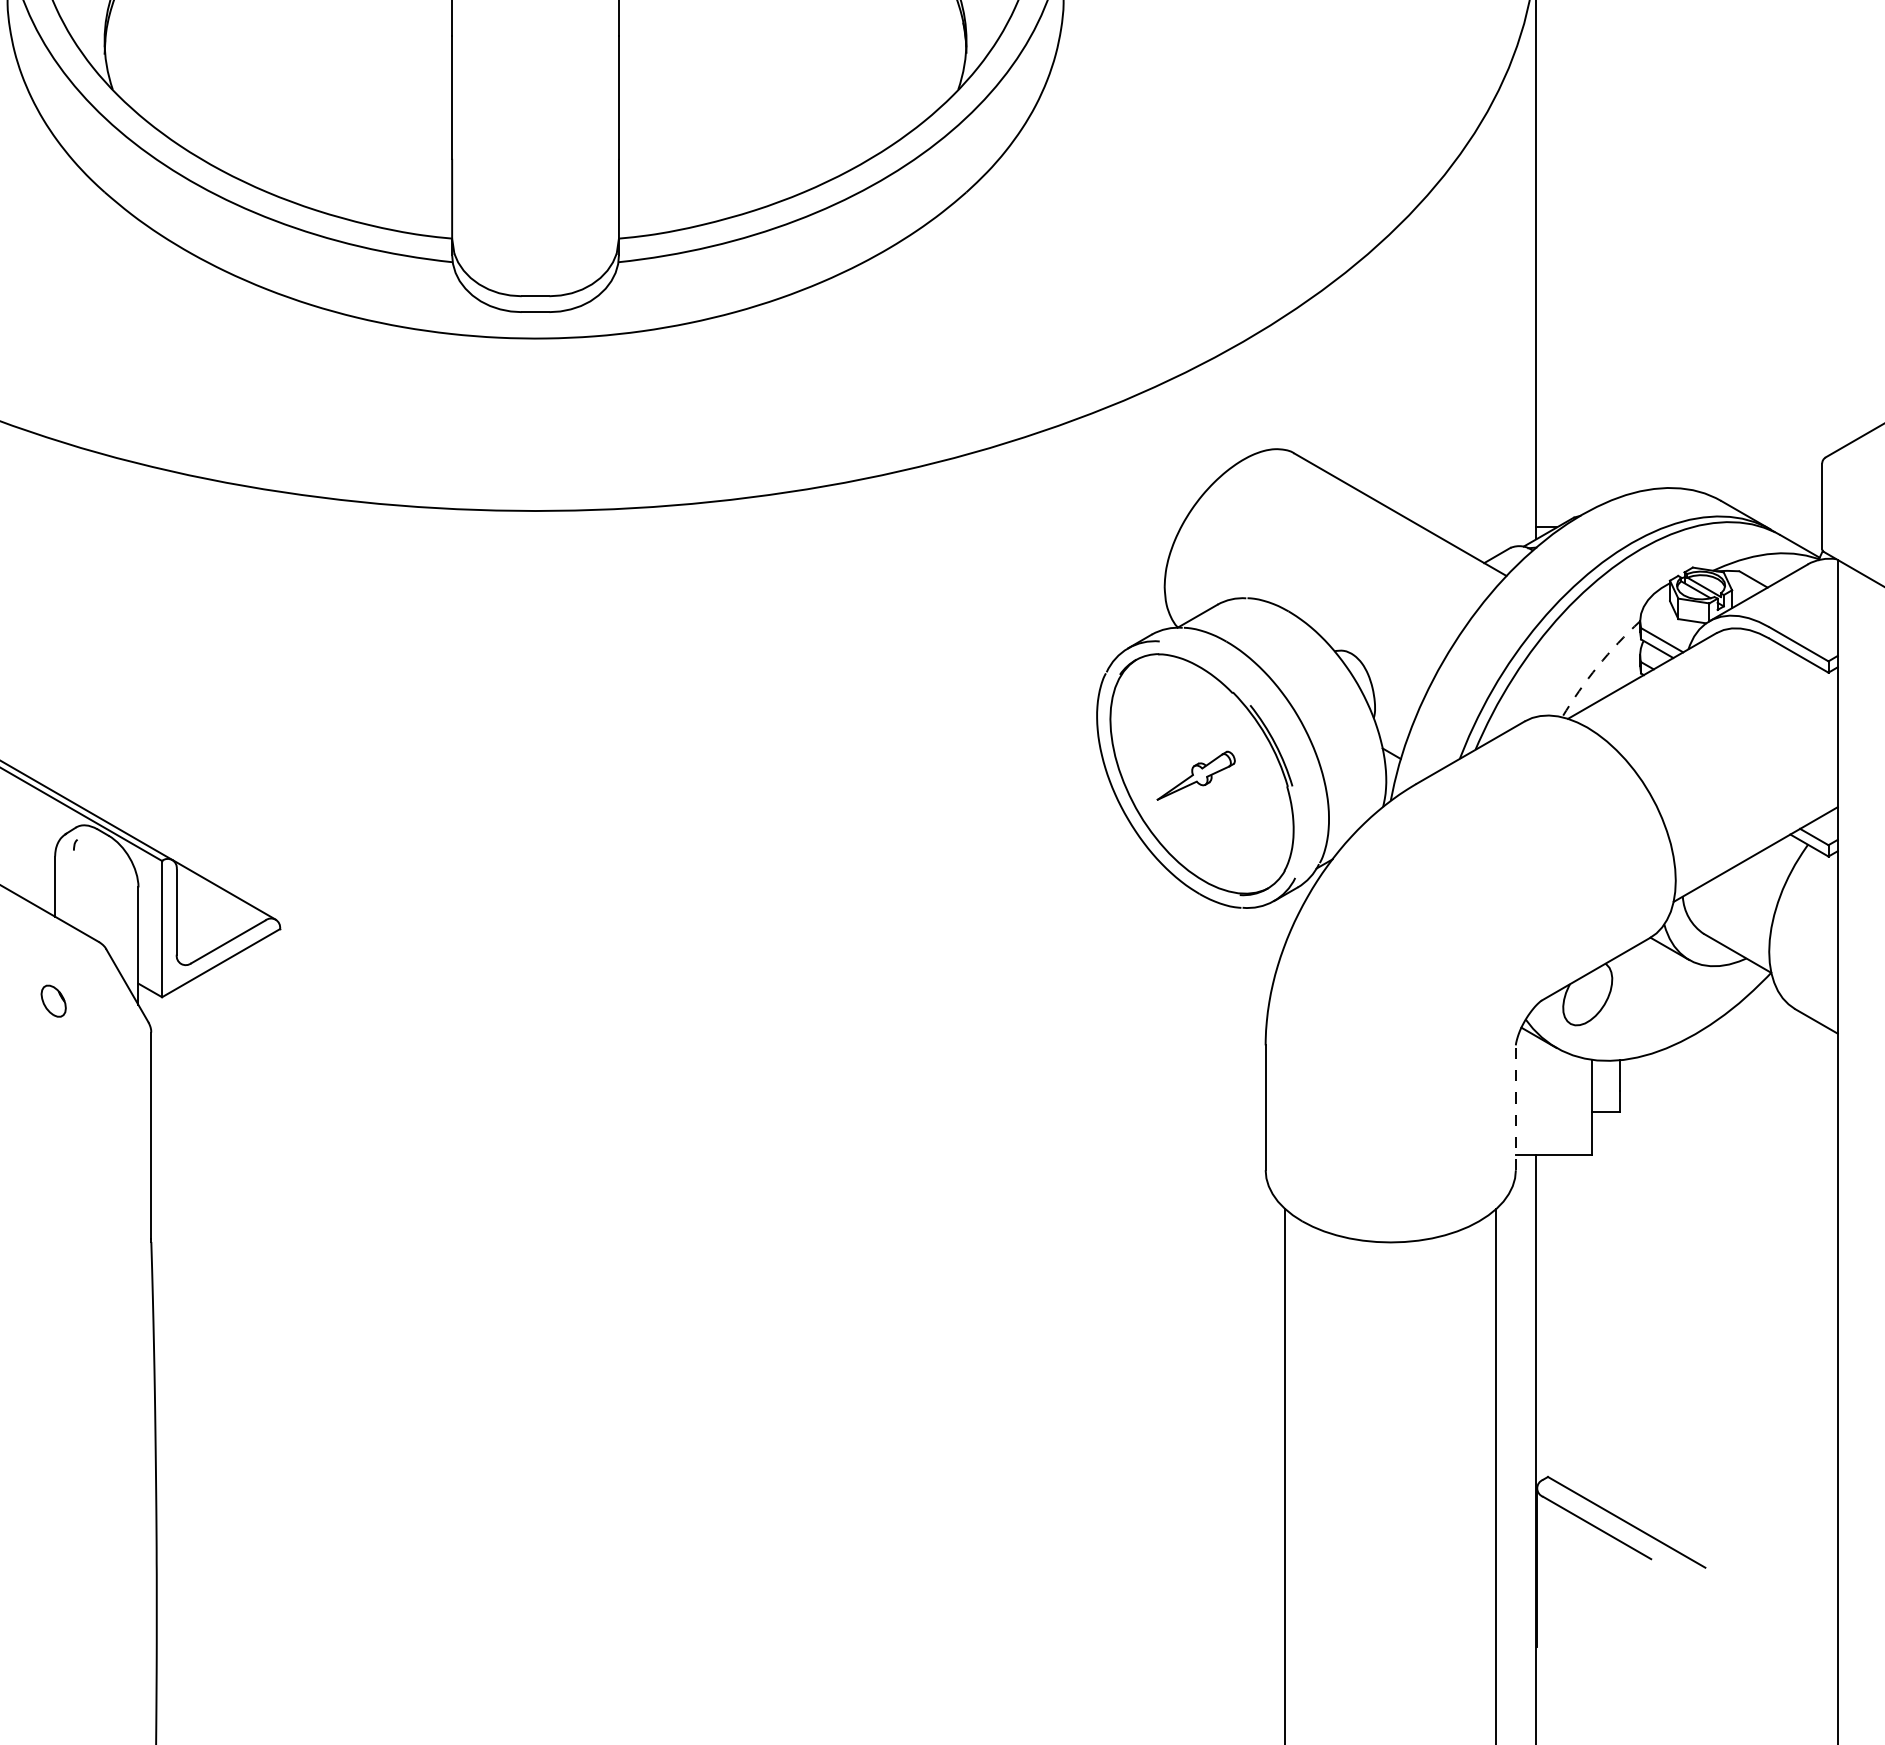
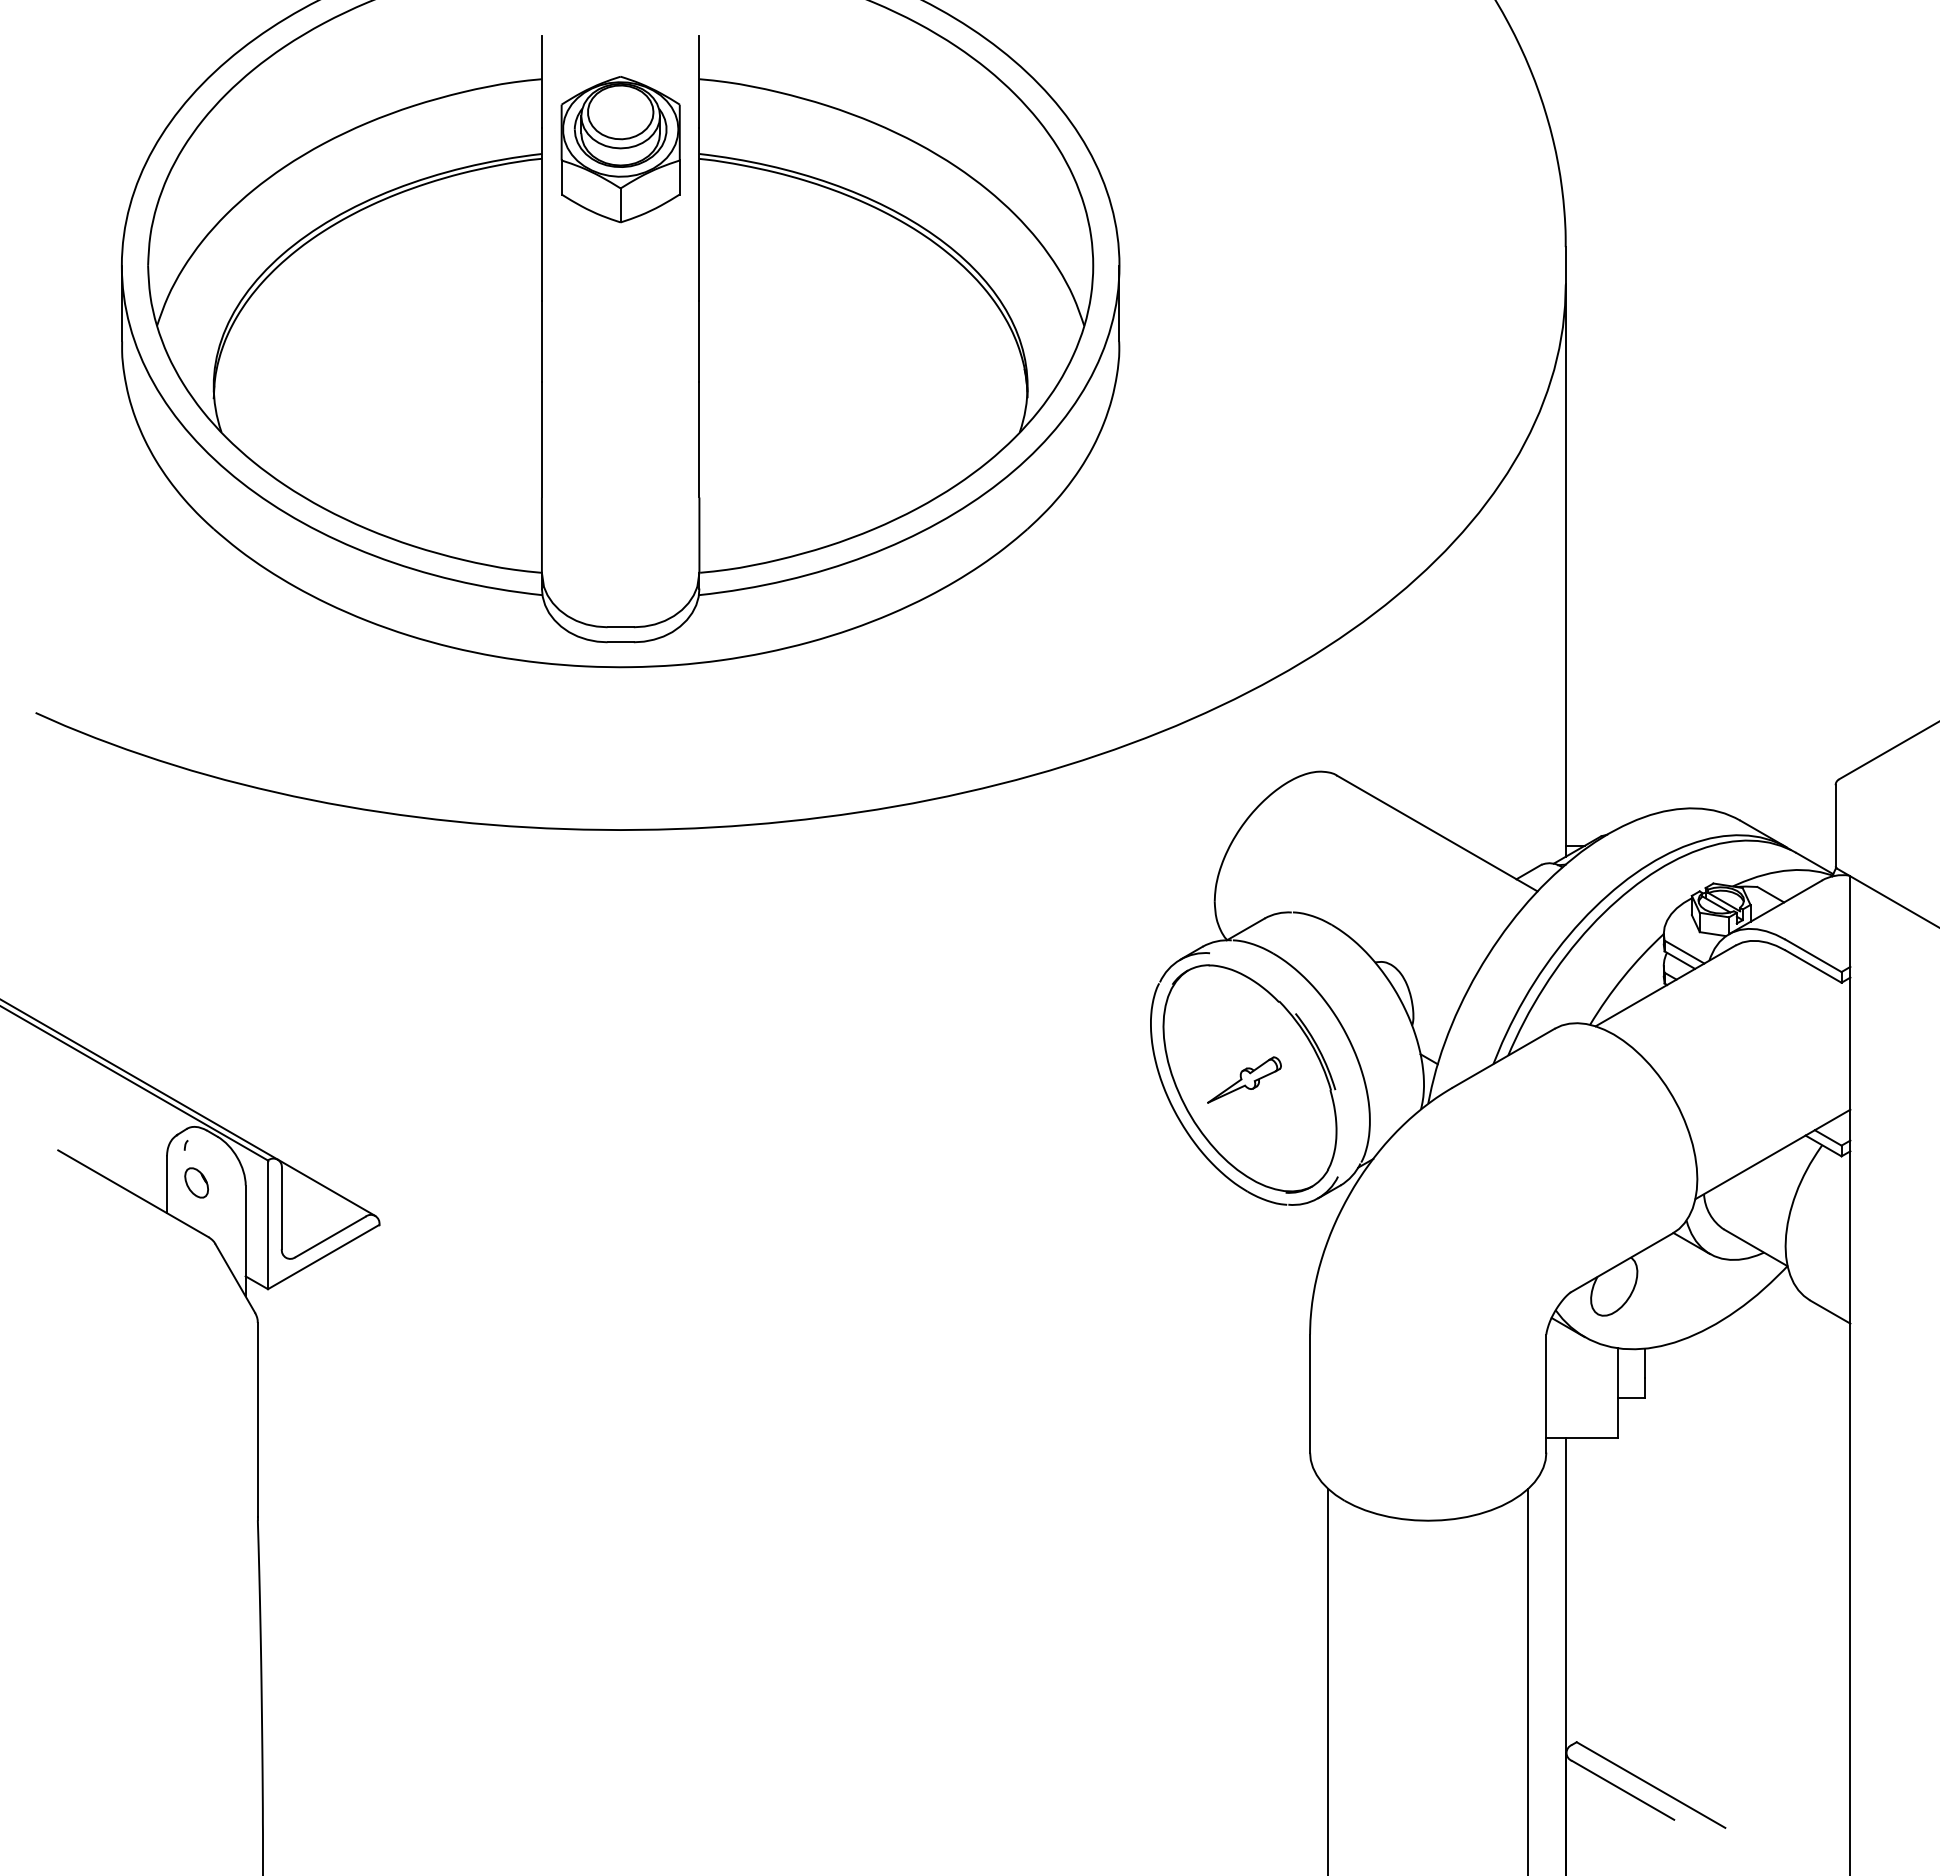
arc: (1597, 666) -> (1623, 976), dashed -> solid
part: (53, 1000) -> (196, 1182), moved
line: (1516, 1107) -> (1546, 1393), dashed -> solid

